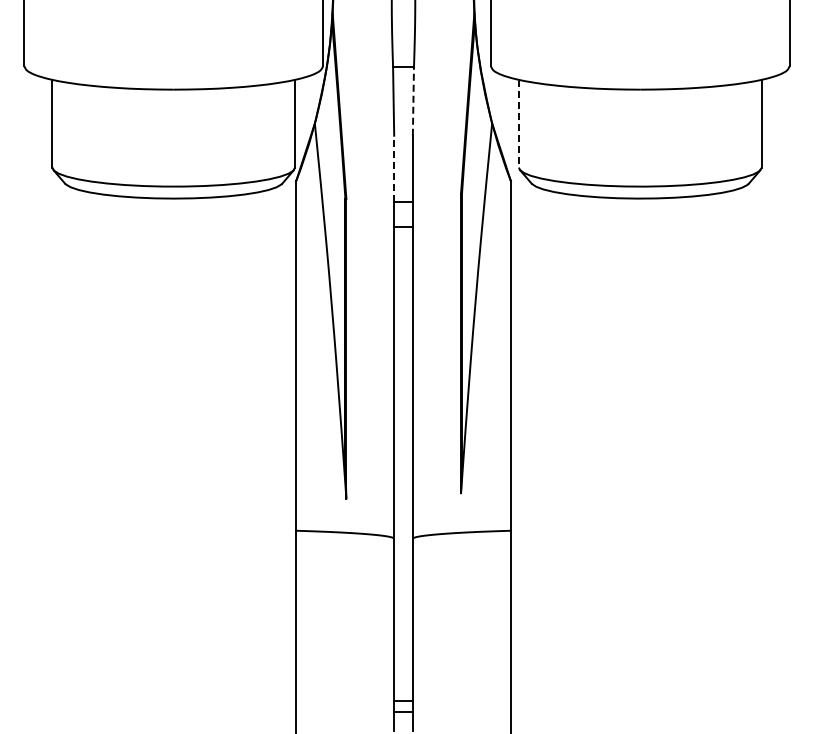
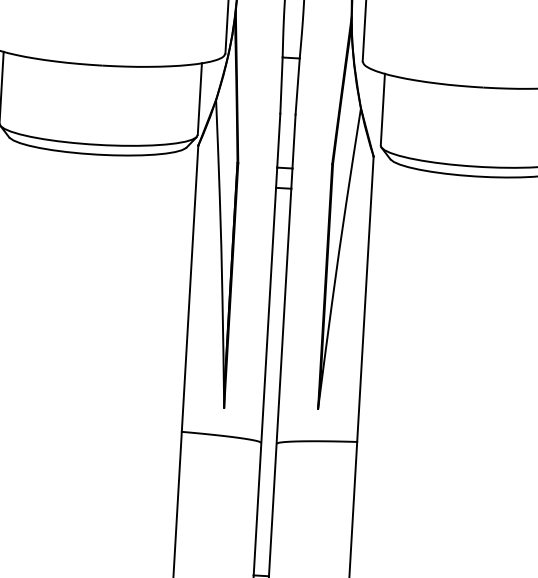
line: (413, 100) -> (297, 85), dashed -> solid
line: (518, 123) -> (382, 109), dashed -> solid
line: (394, 168) -> (279, 140), dashed -> solid

